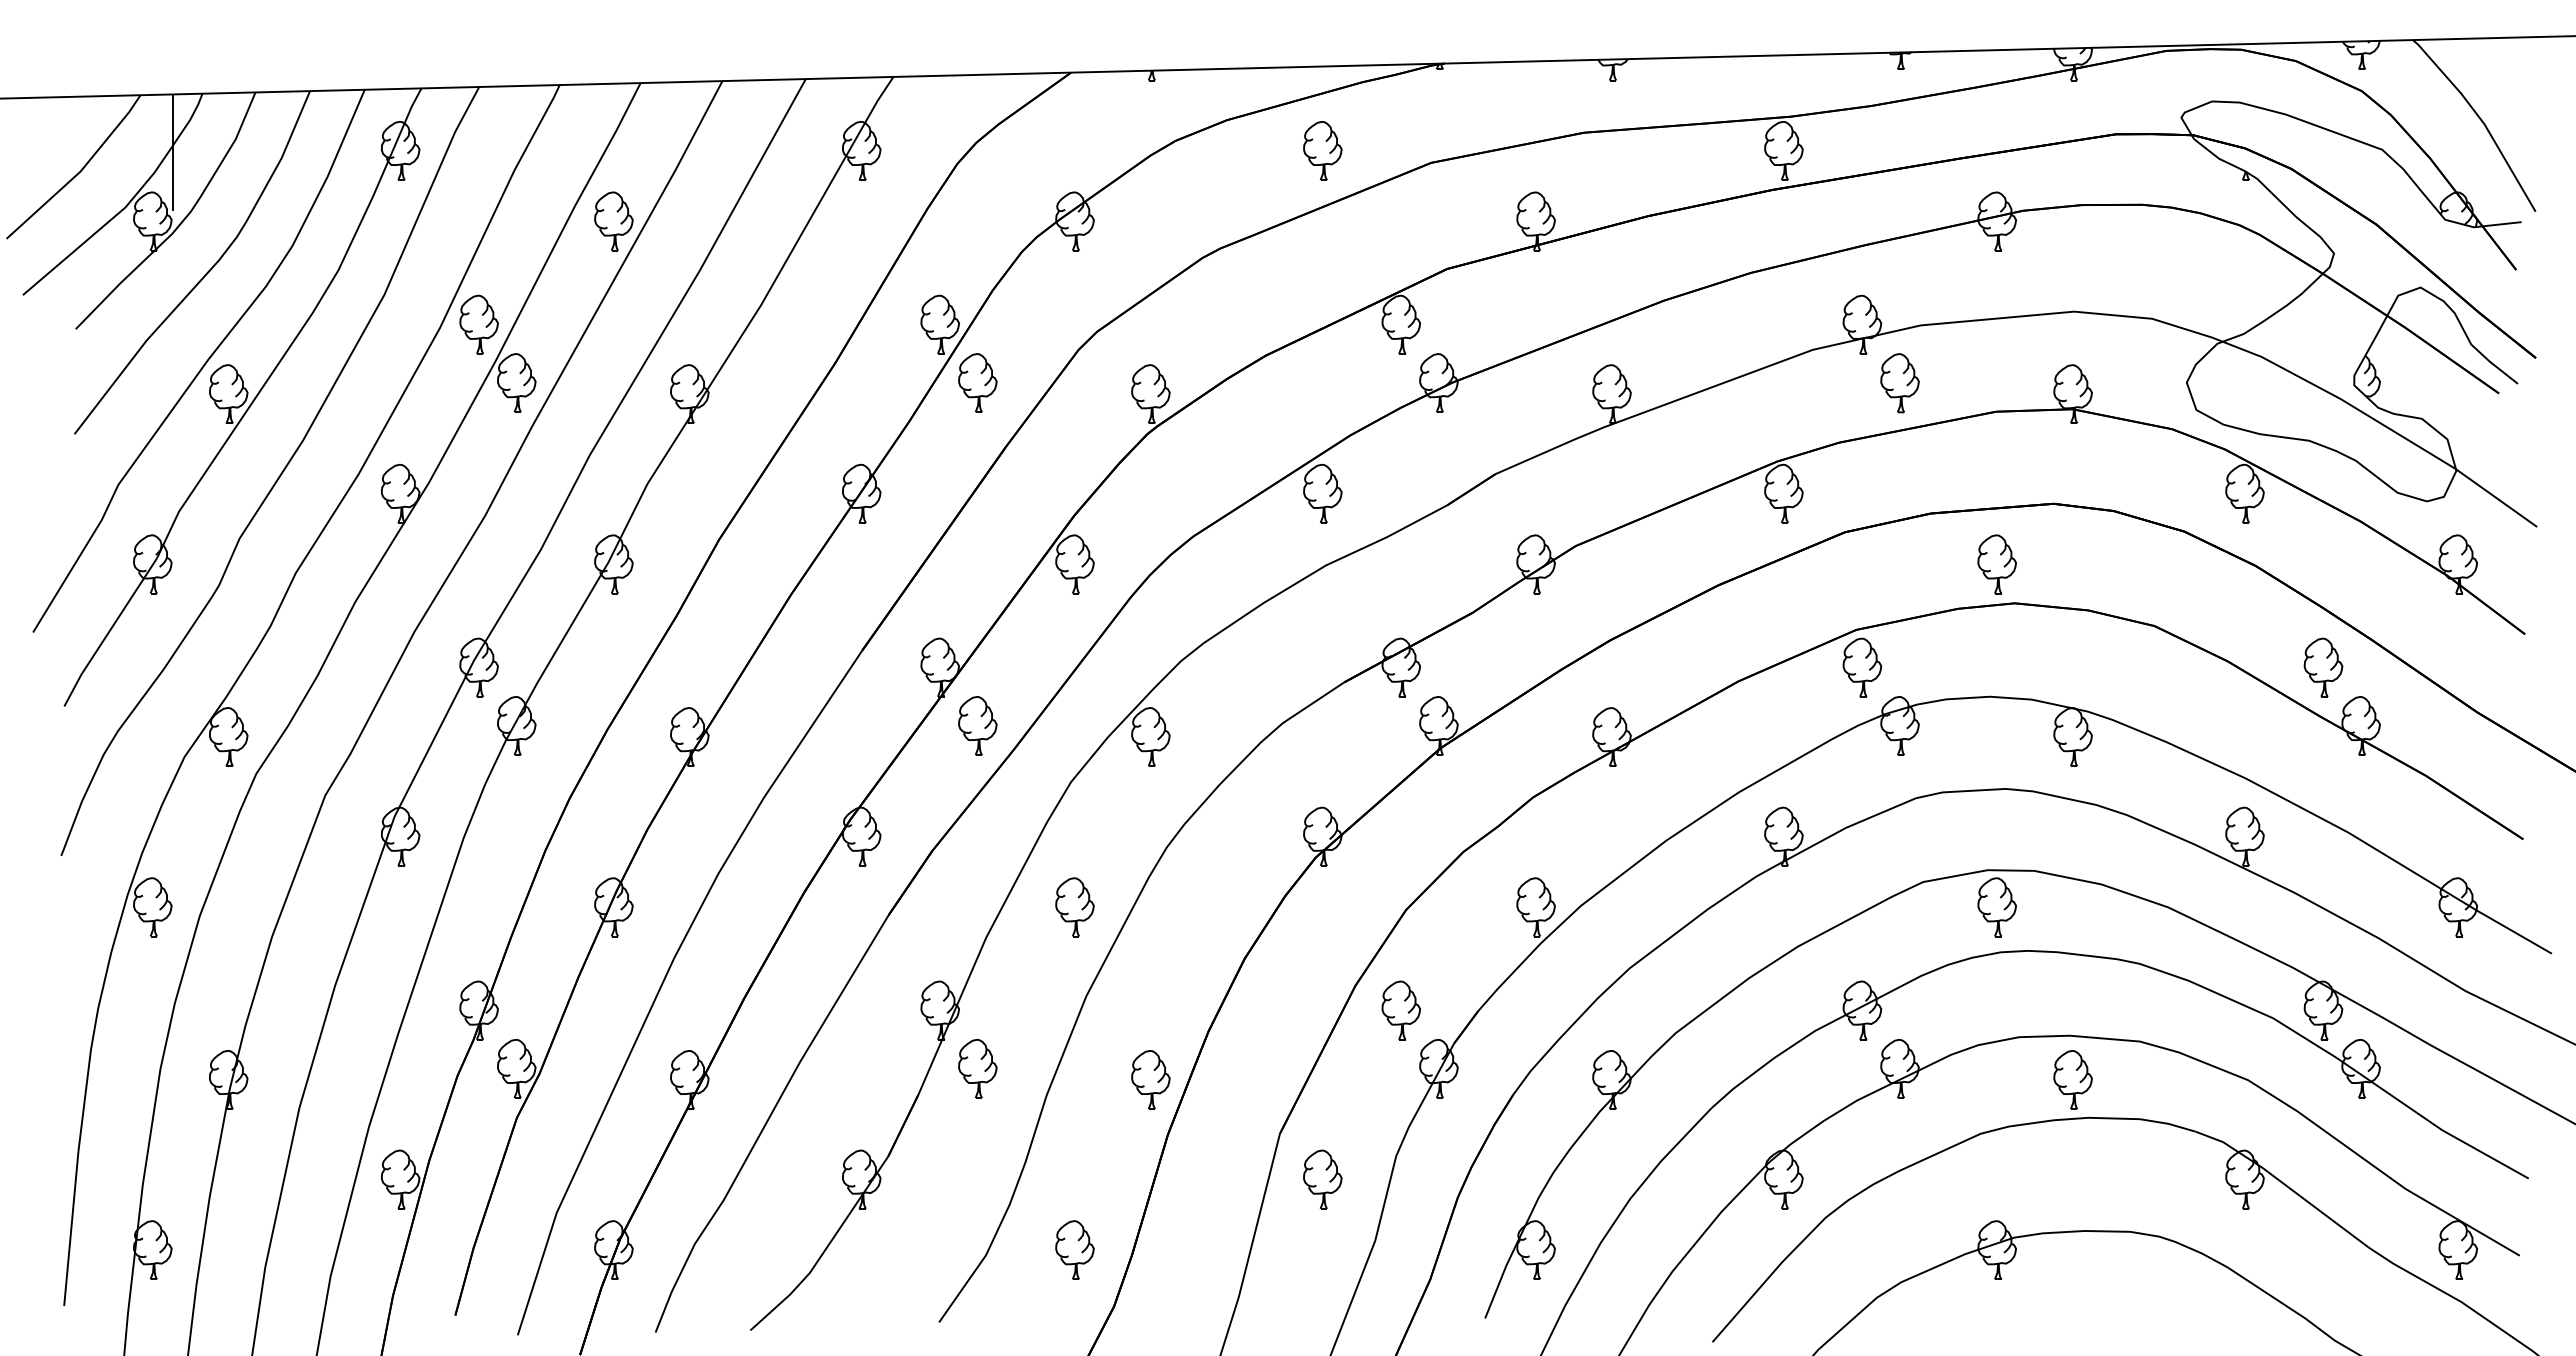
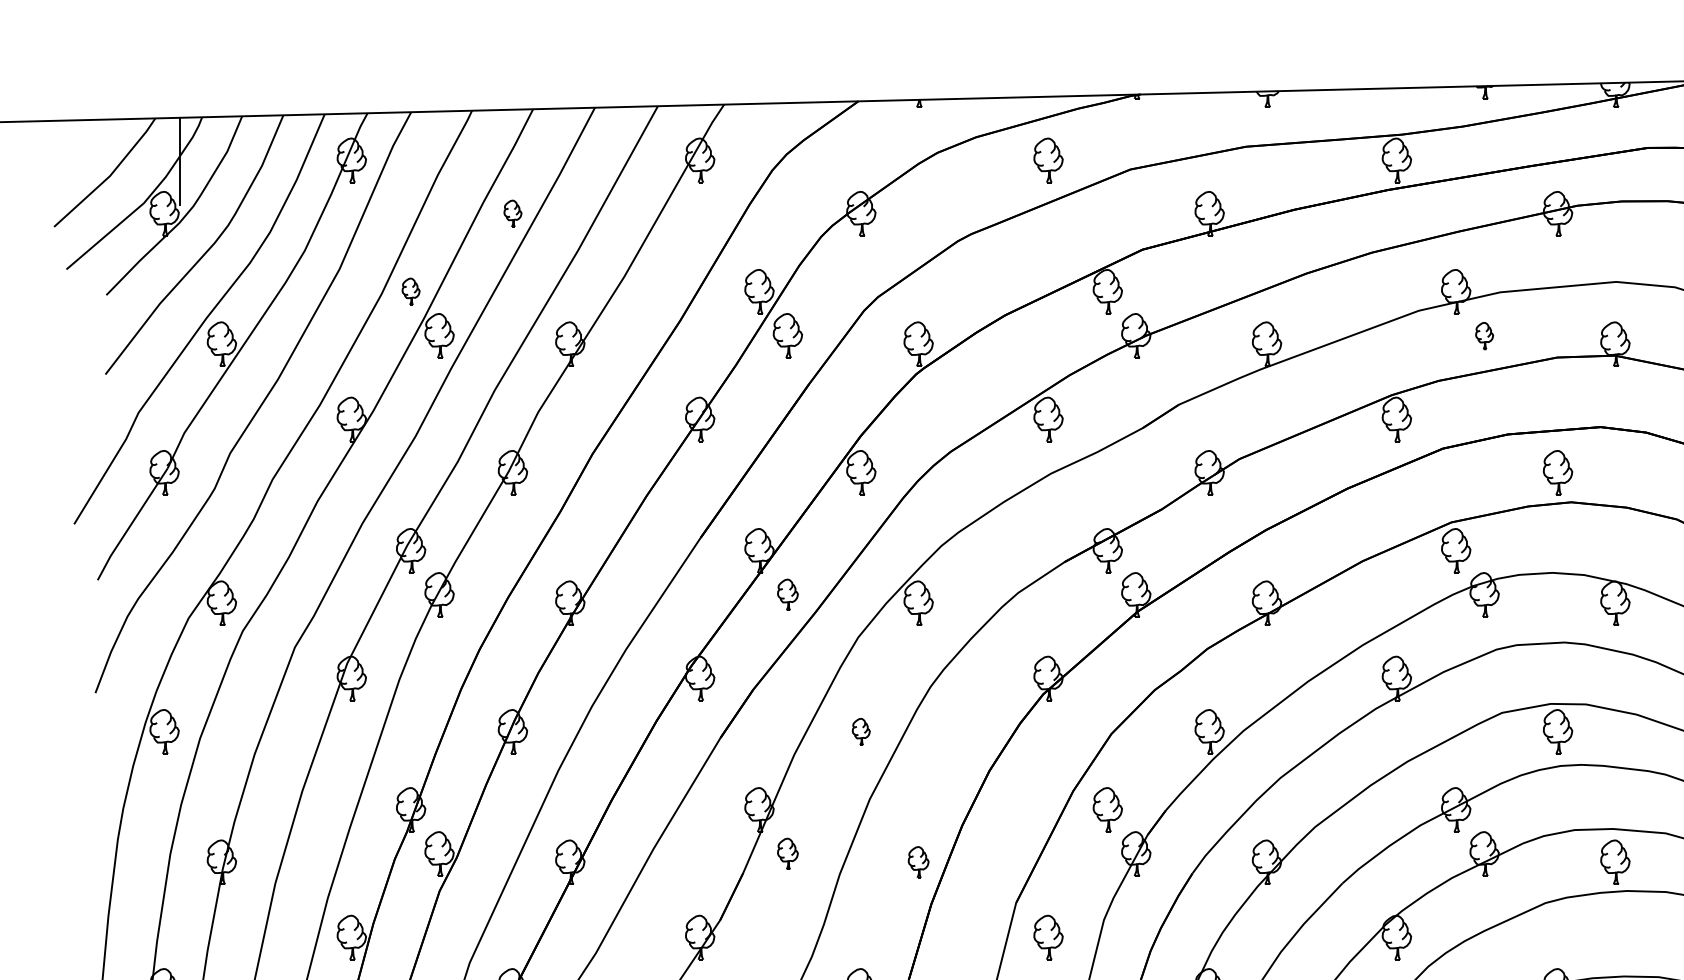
part: (613, 221) -> (512, 213), size x0.6
part: (478, 324) -> (410, 291), size x0.6
part: (1899, 383) -> (1484, 336), size x0.6
part: (977, 725) -> (787, 594), size x0.7
part: (1074, 907) -> (860, 732), size x0.6
part: (977, 1068) -> (787, 853), size x0.7
part: (1150, 1079) -> (918, 862), size x0.7

